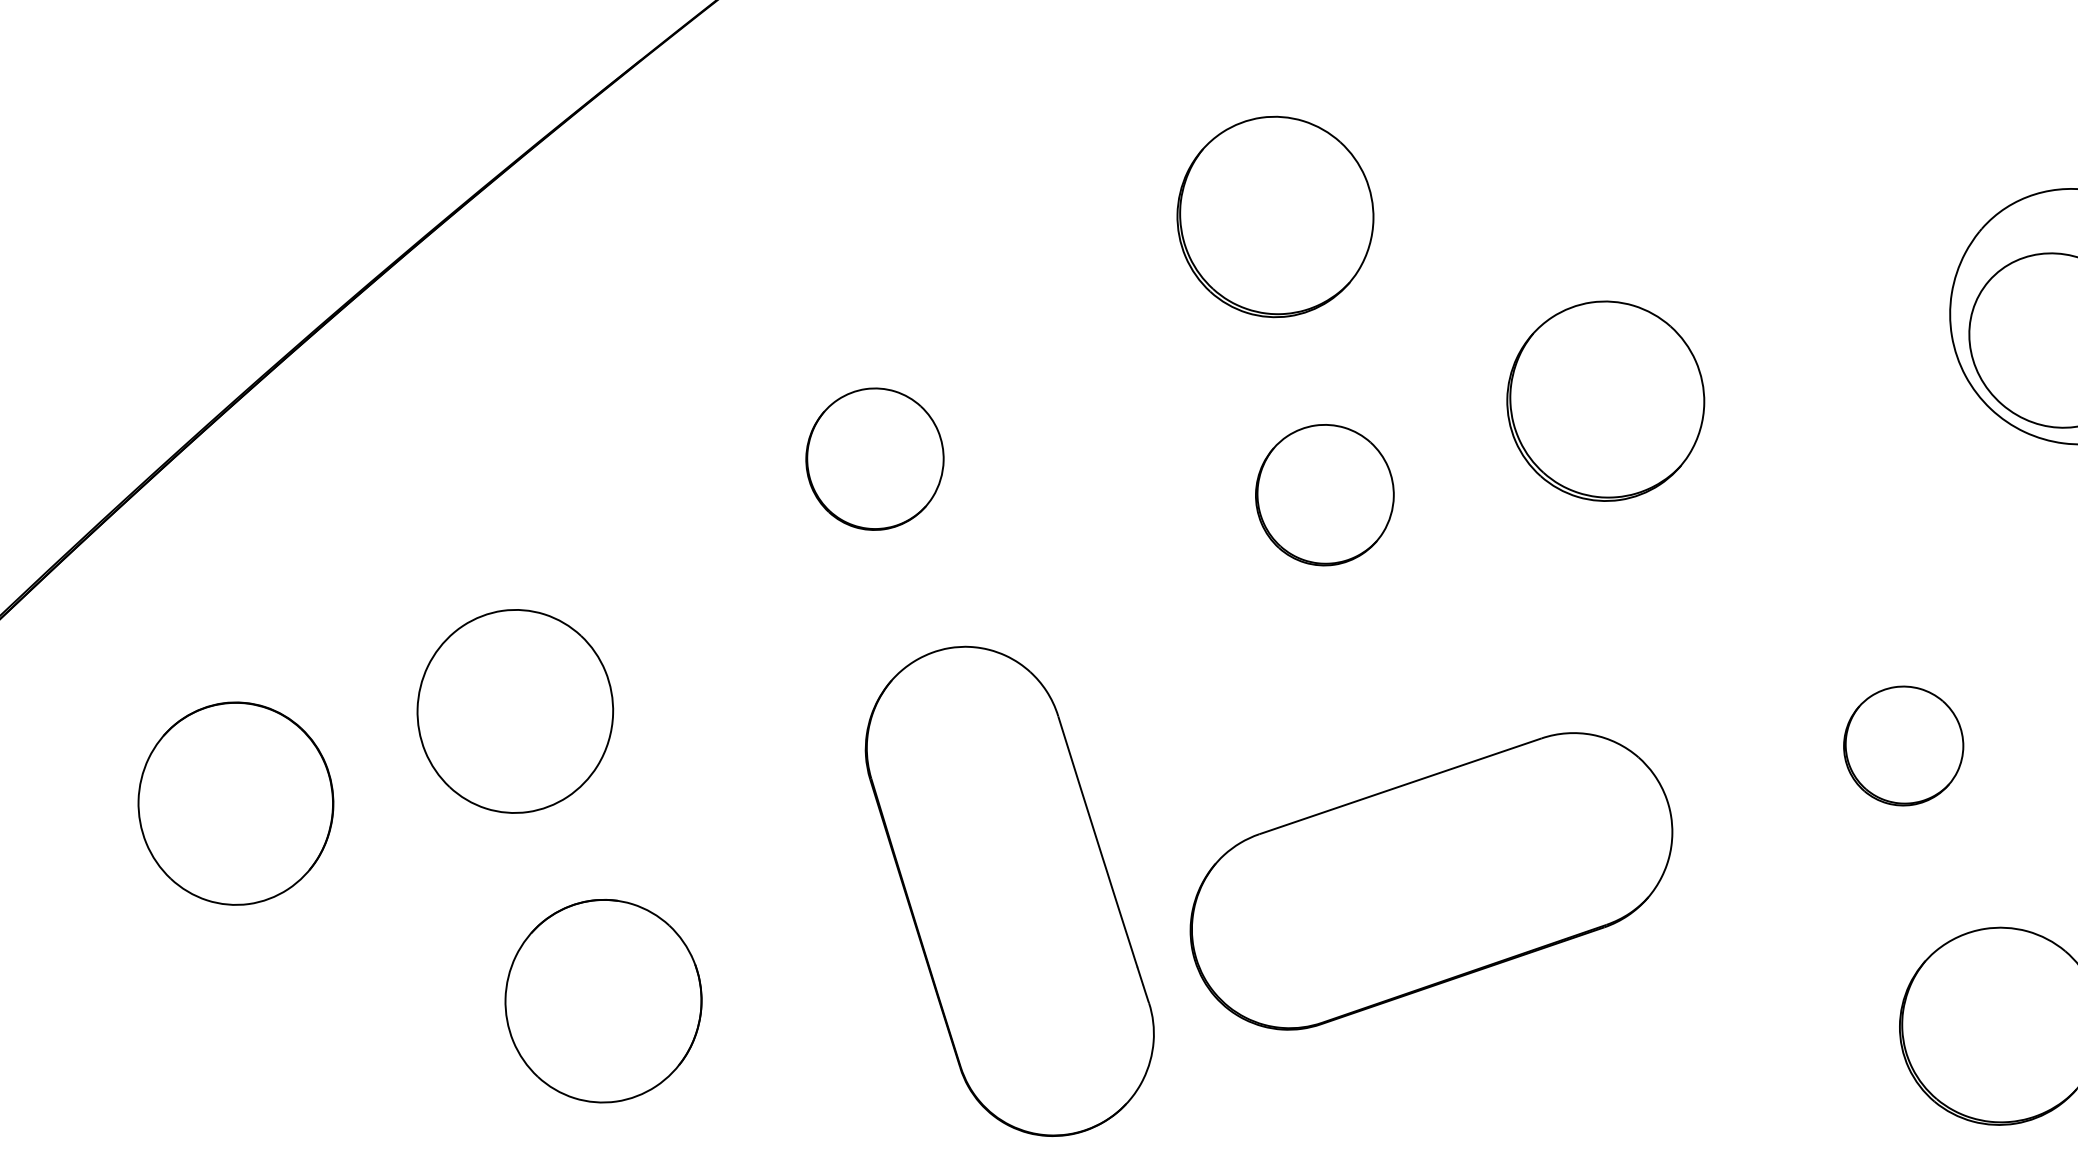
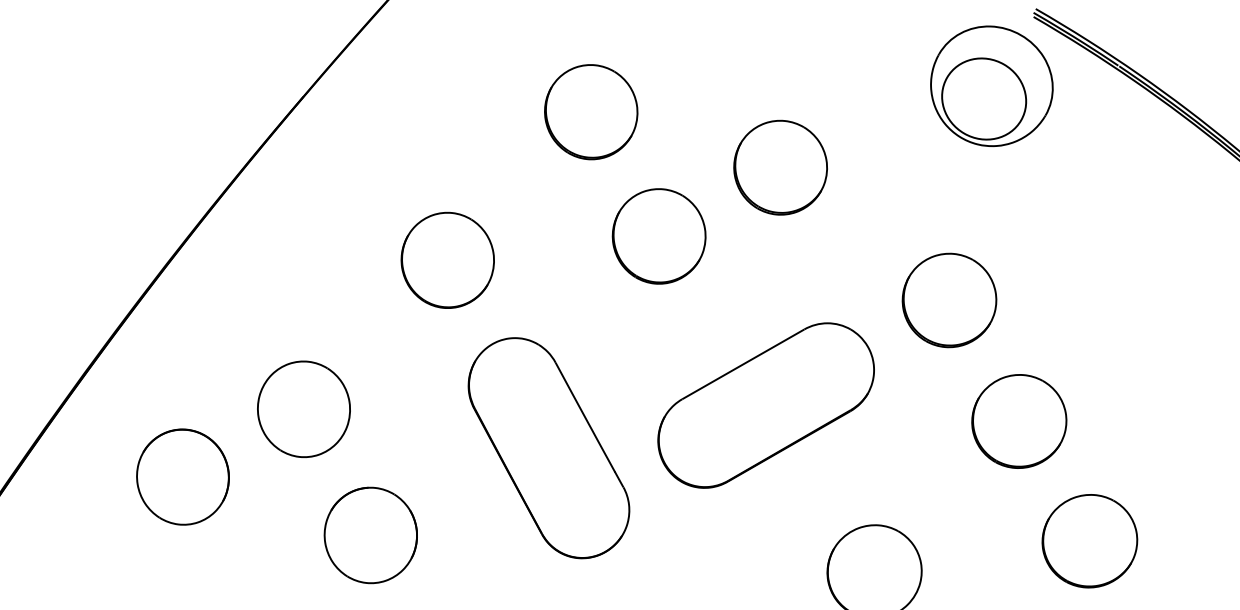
part: (1275, 217) -> (591, 112), moved
part: (874, 457) -> (447, 259), size x1.43
part: (1323, 495) -> (658, 236), size x1.43
part: (1903, 746) -> (949, 300), size x1.67
part: (1430, 880) -> (765, 405), moved

